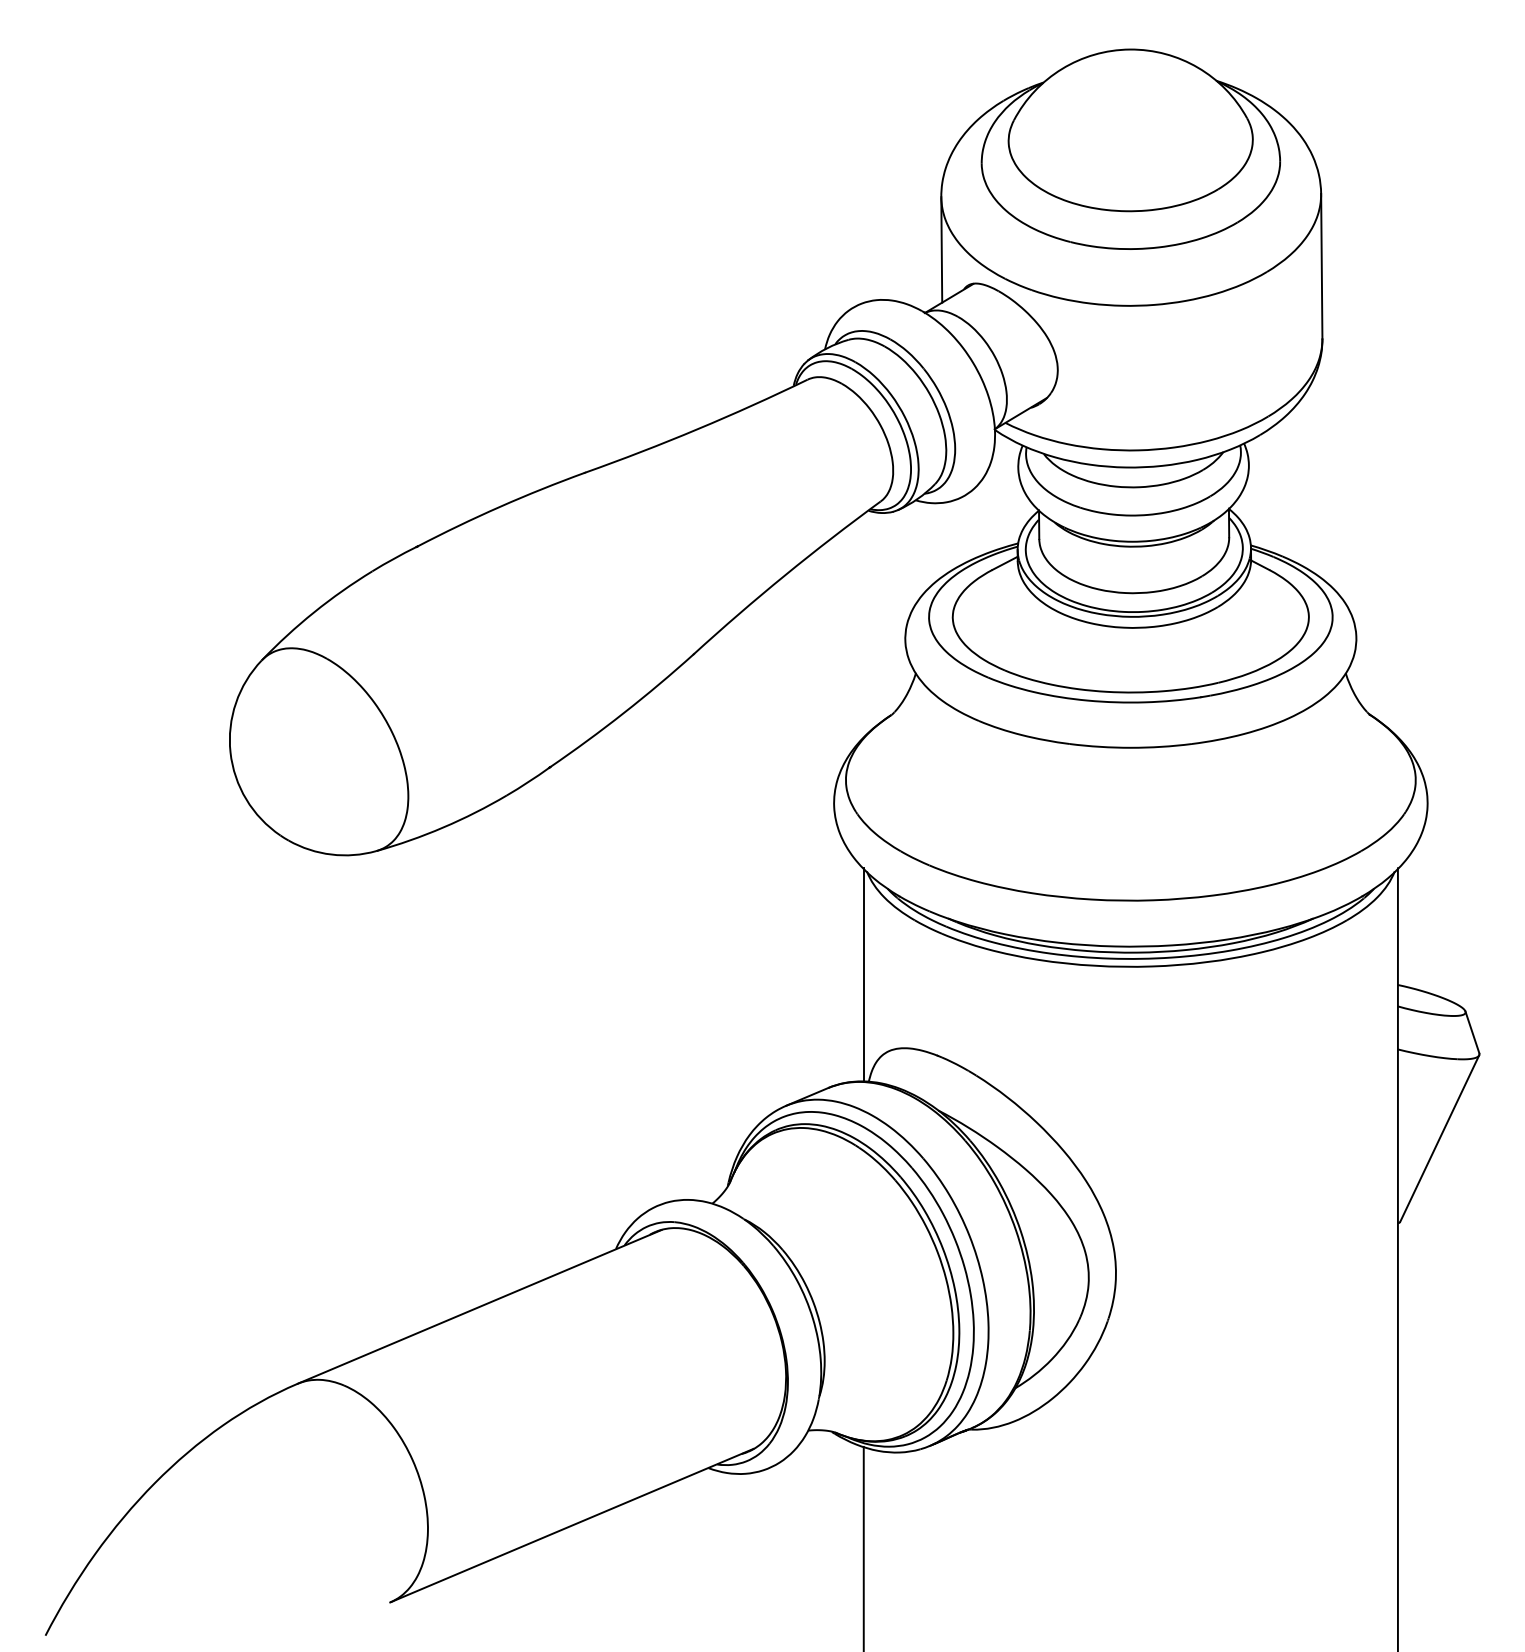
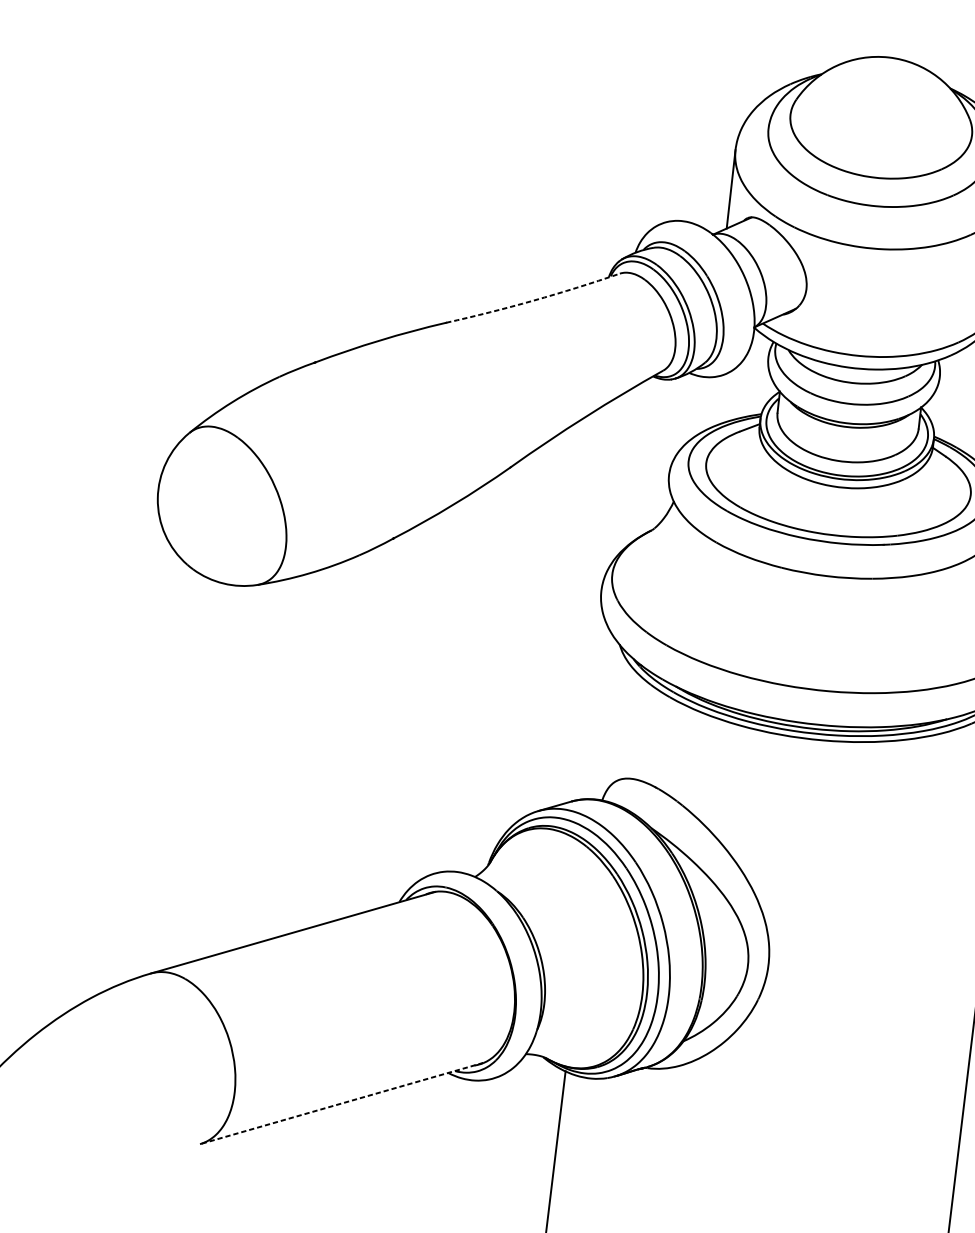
arc: (697, 429) -> (533, 300), solid -> dashed
line: (863, 974) -> (607, 720), removed
line: (571, 1525) -> (341, 1103), solid -> dashed

